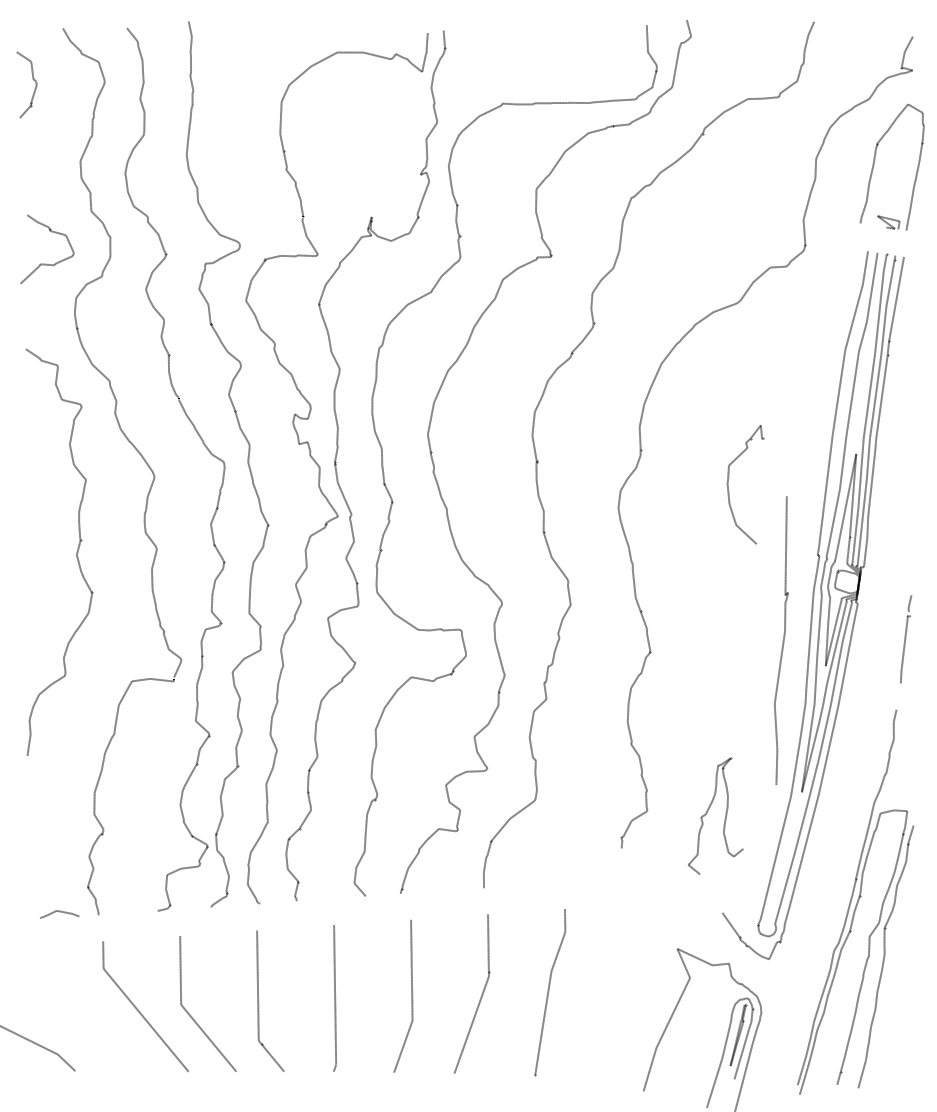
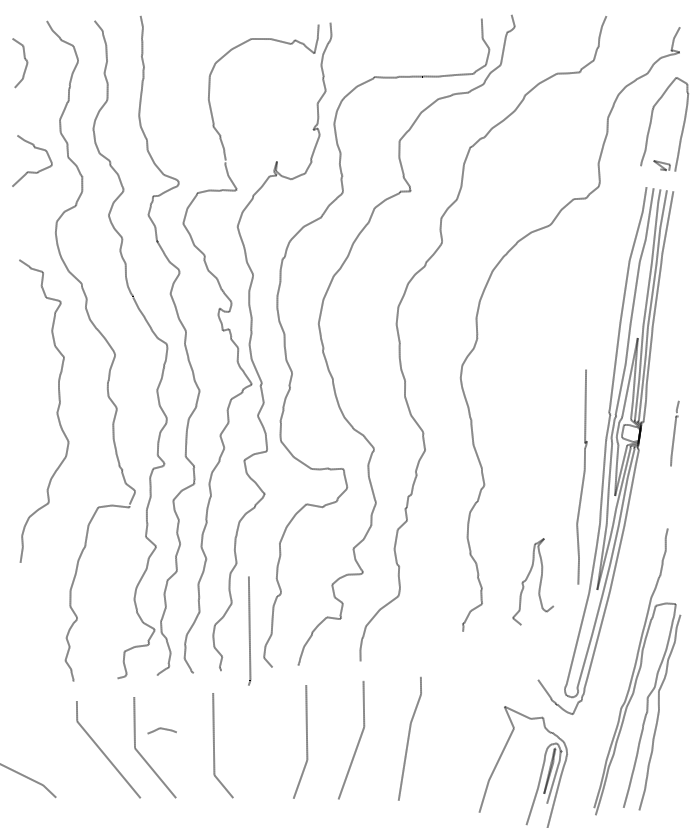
curve: (46, 263) -> (31, 171), moved
curve: (728, 484) -> (542, 360), removed
part: (906, 639) -> (675, 433), moved
curve: (708, 811) -> (527, 578), moved
line: (59, 912) -> (162, 729), moved
curve: (334, 998) -> (249, 631), moved
curve: (258, 1000) -> (214, 745), moved

